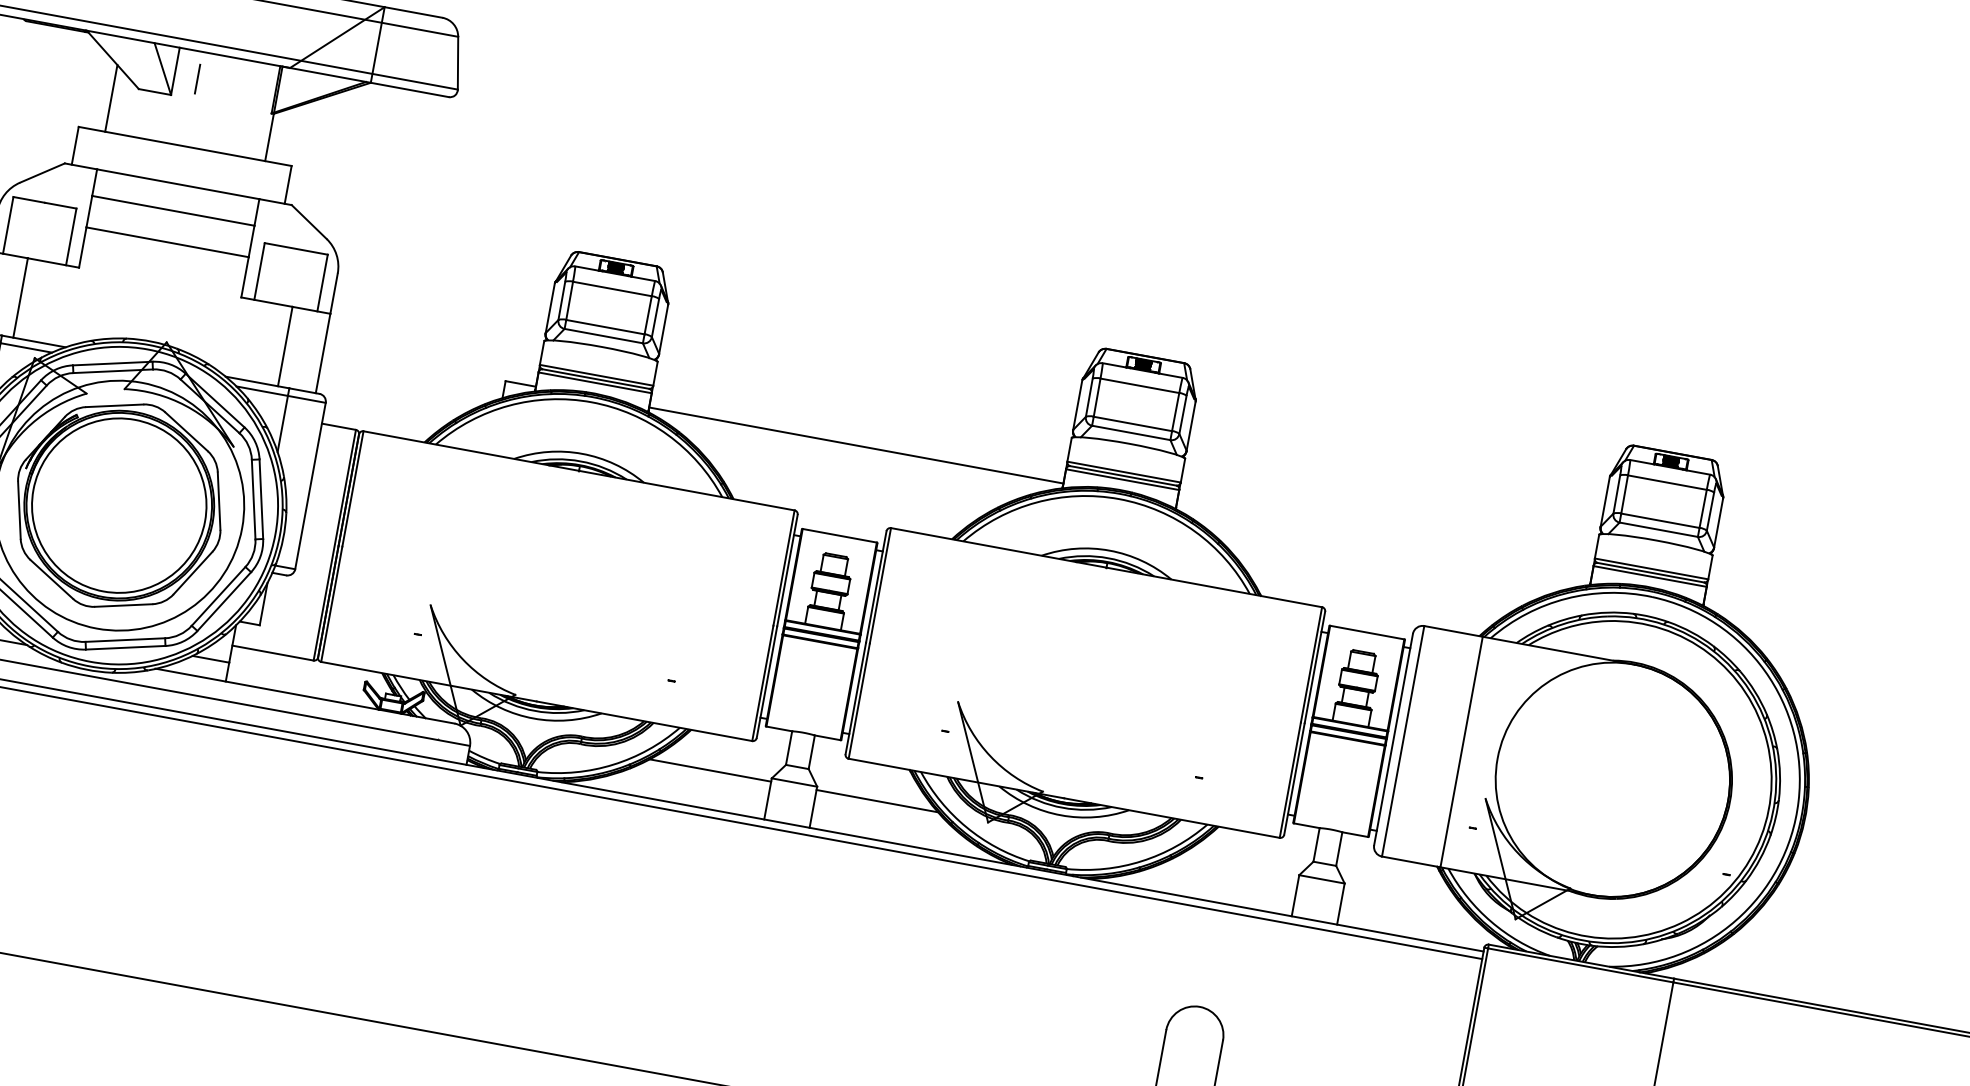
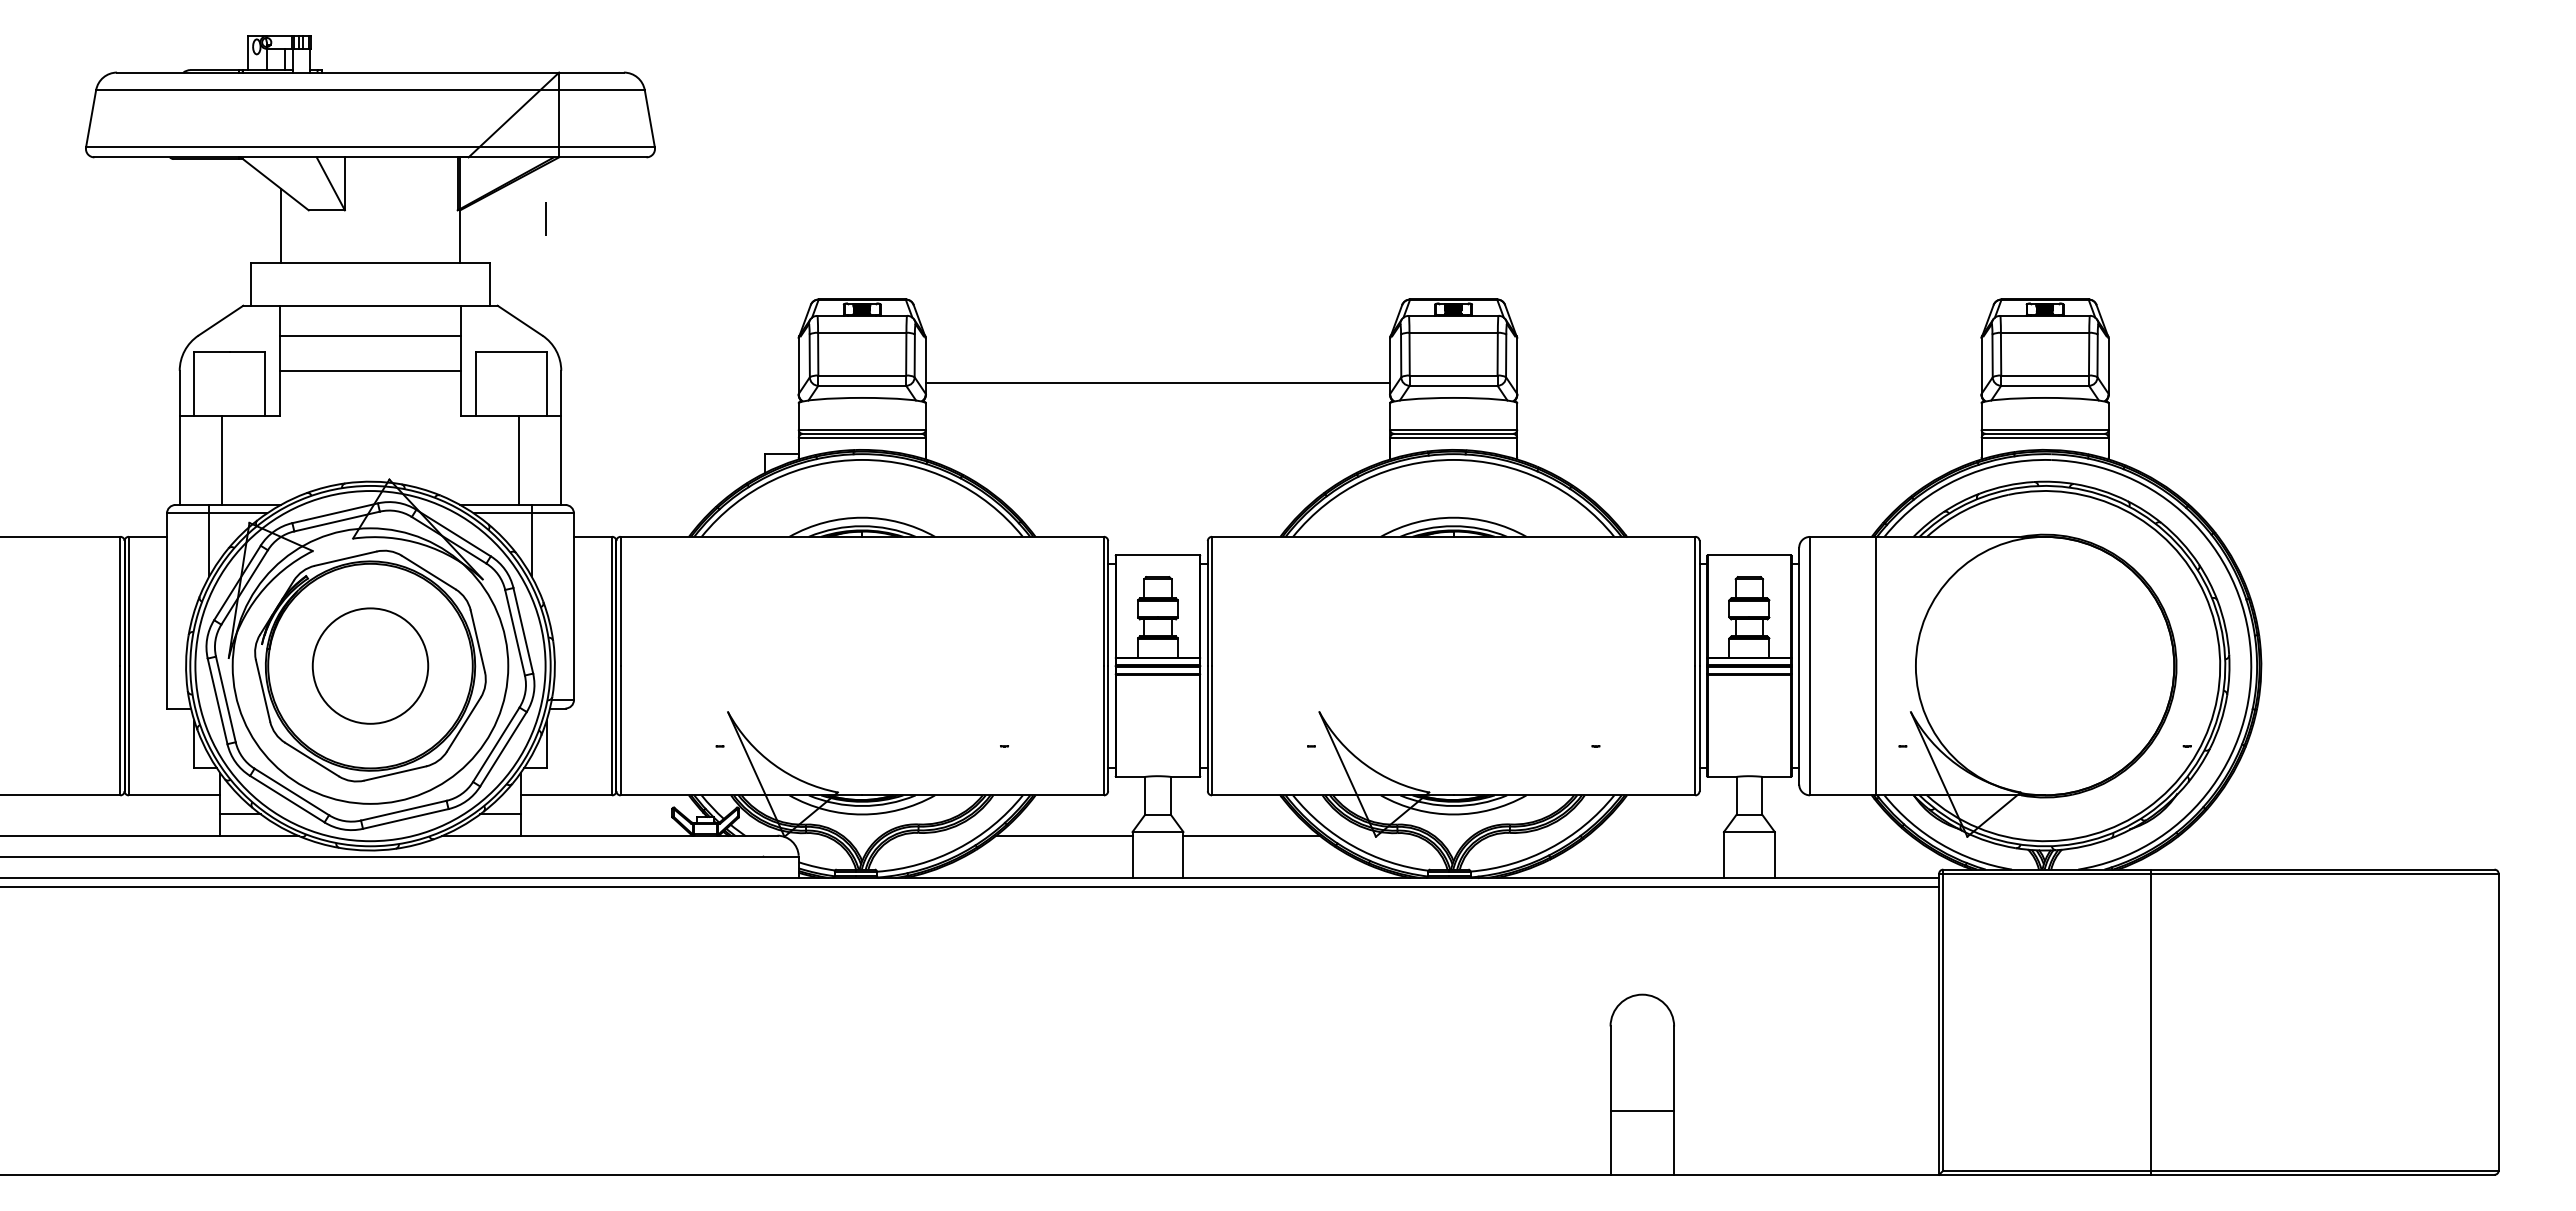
line: (197, 78) -> (545, 218), moved
line: (855, 445) -> (1157, 383), moved
circle: (119, 505) -> (370, 665), size x0.6

